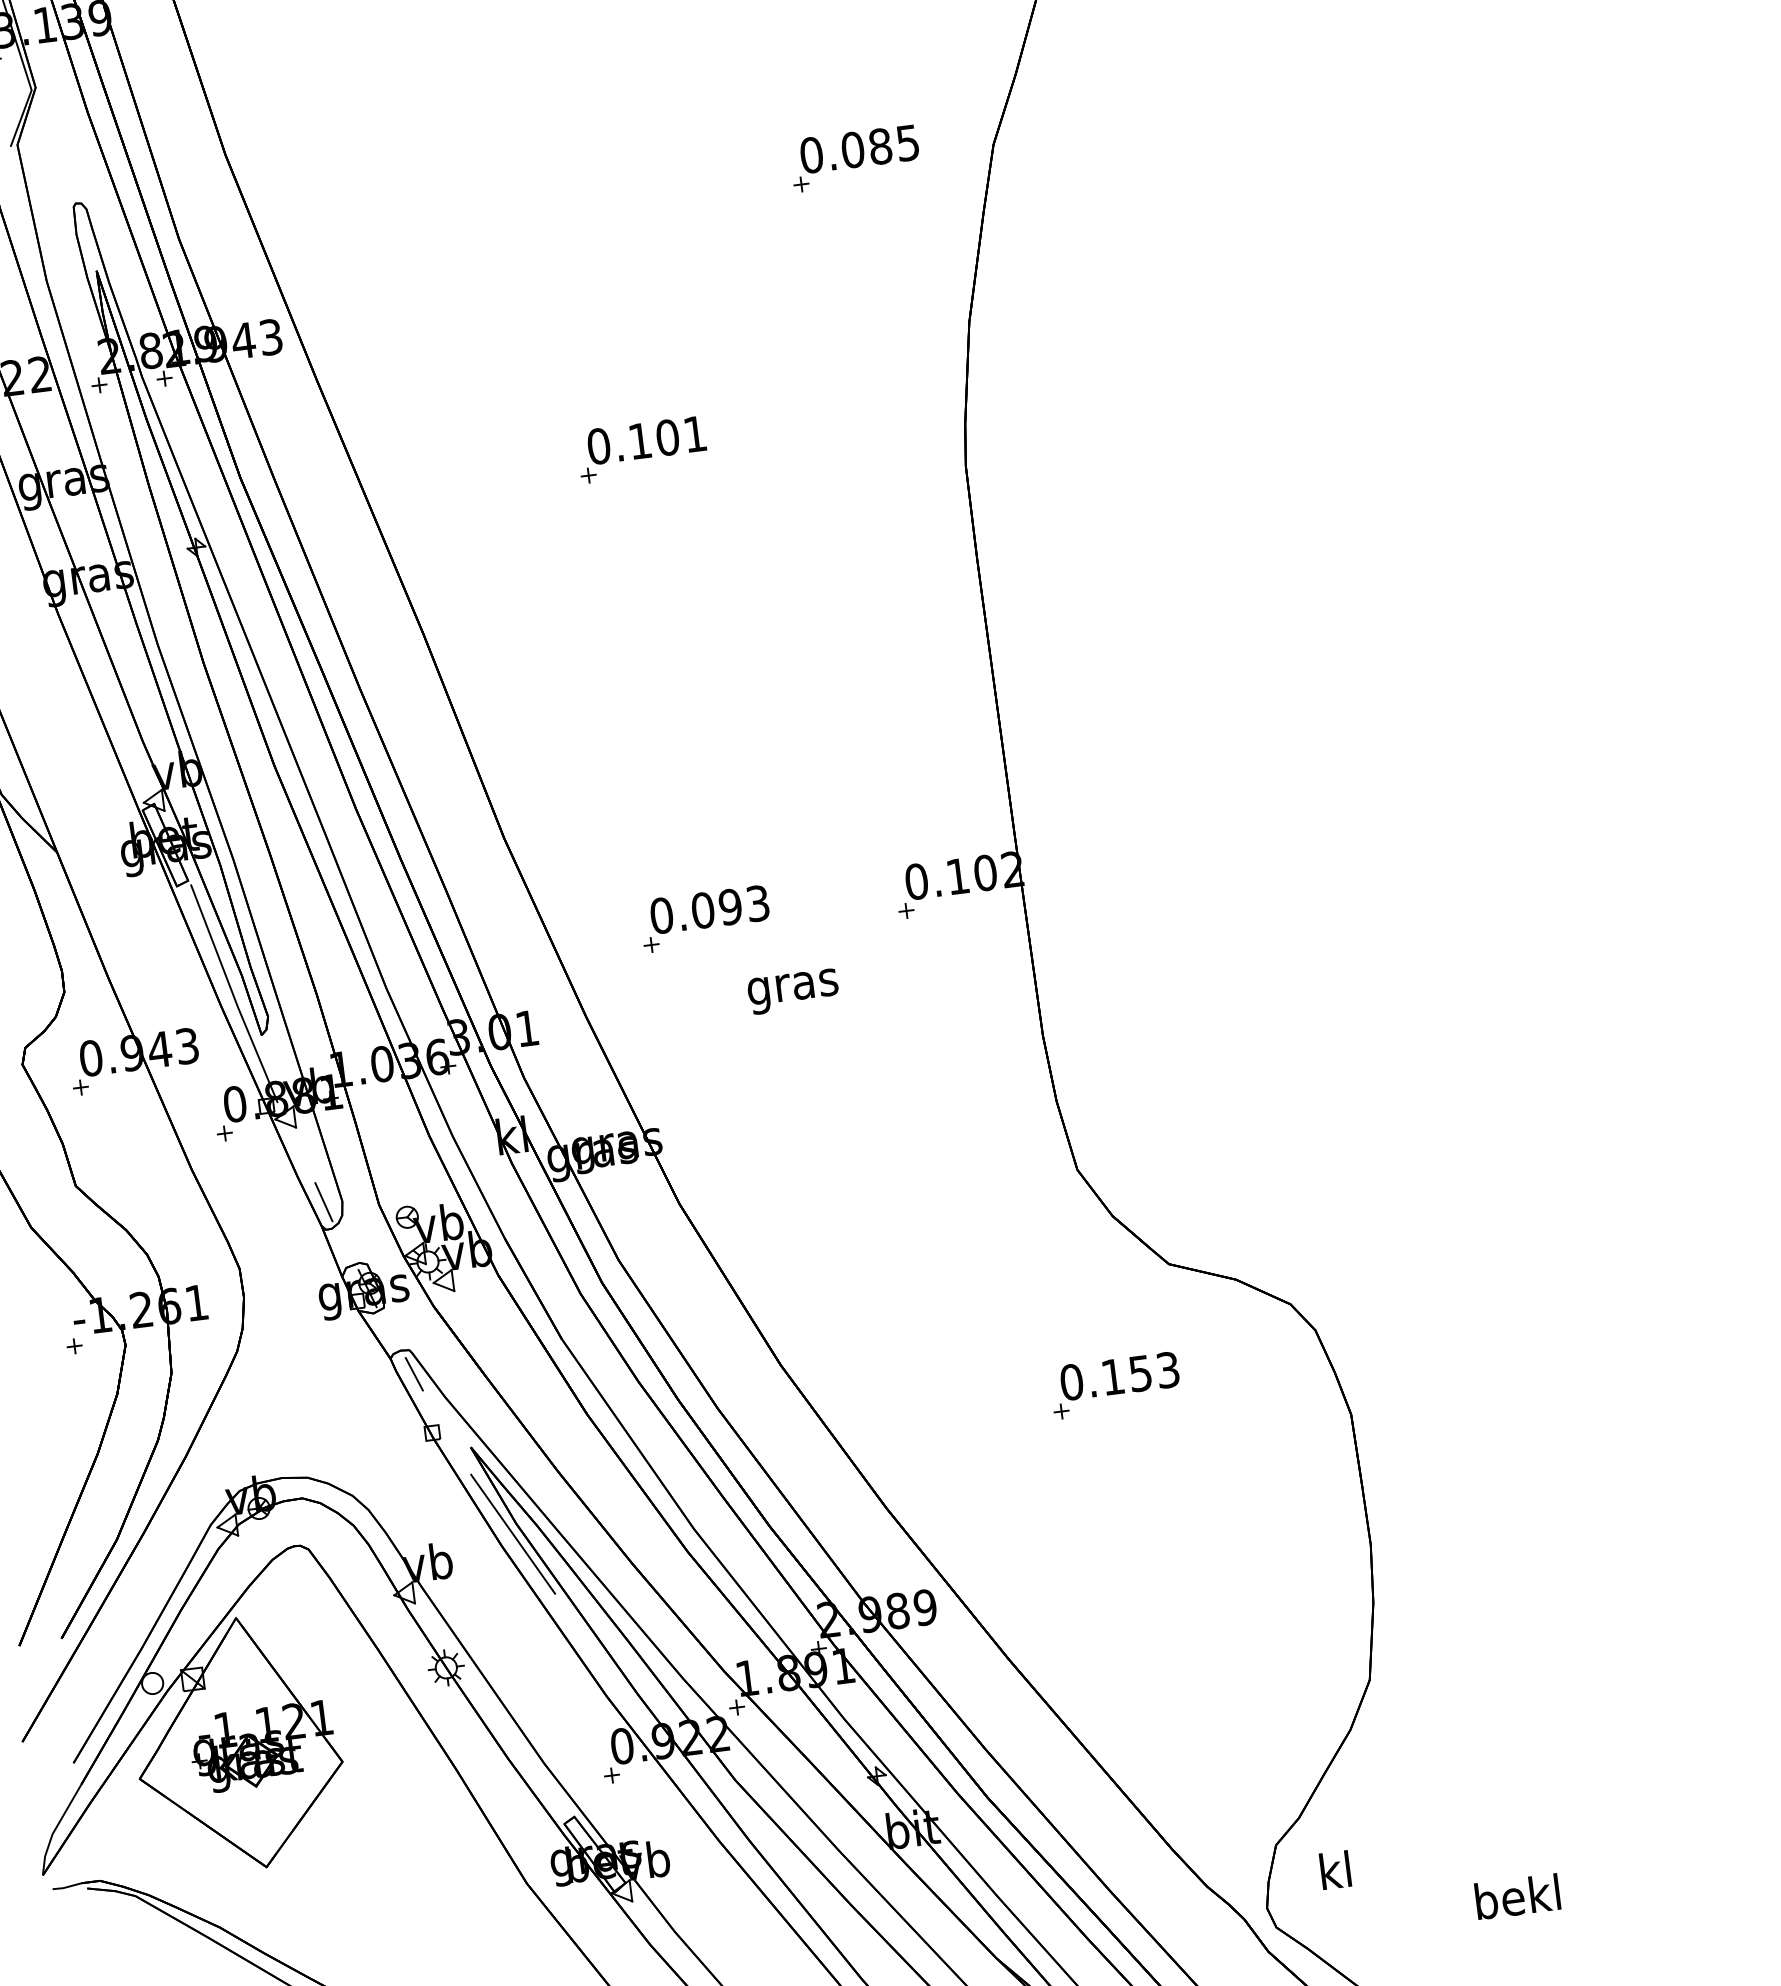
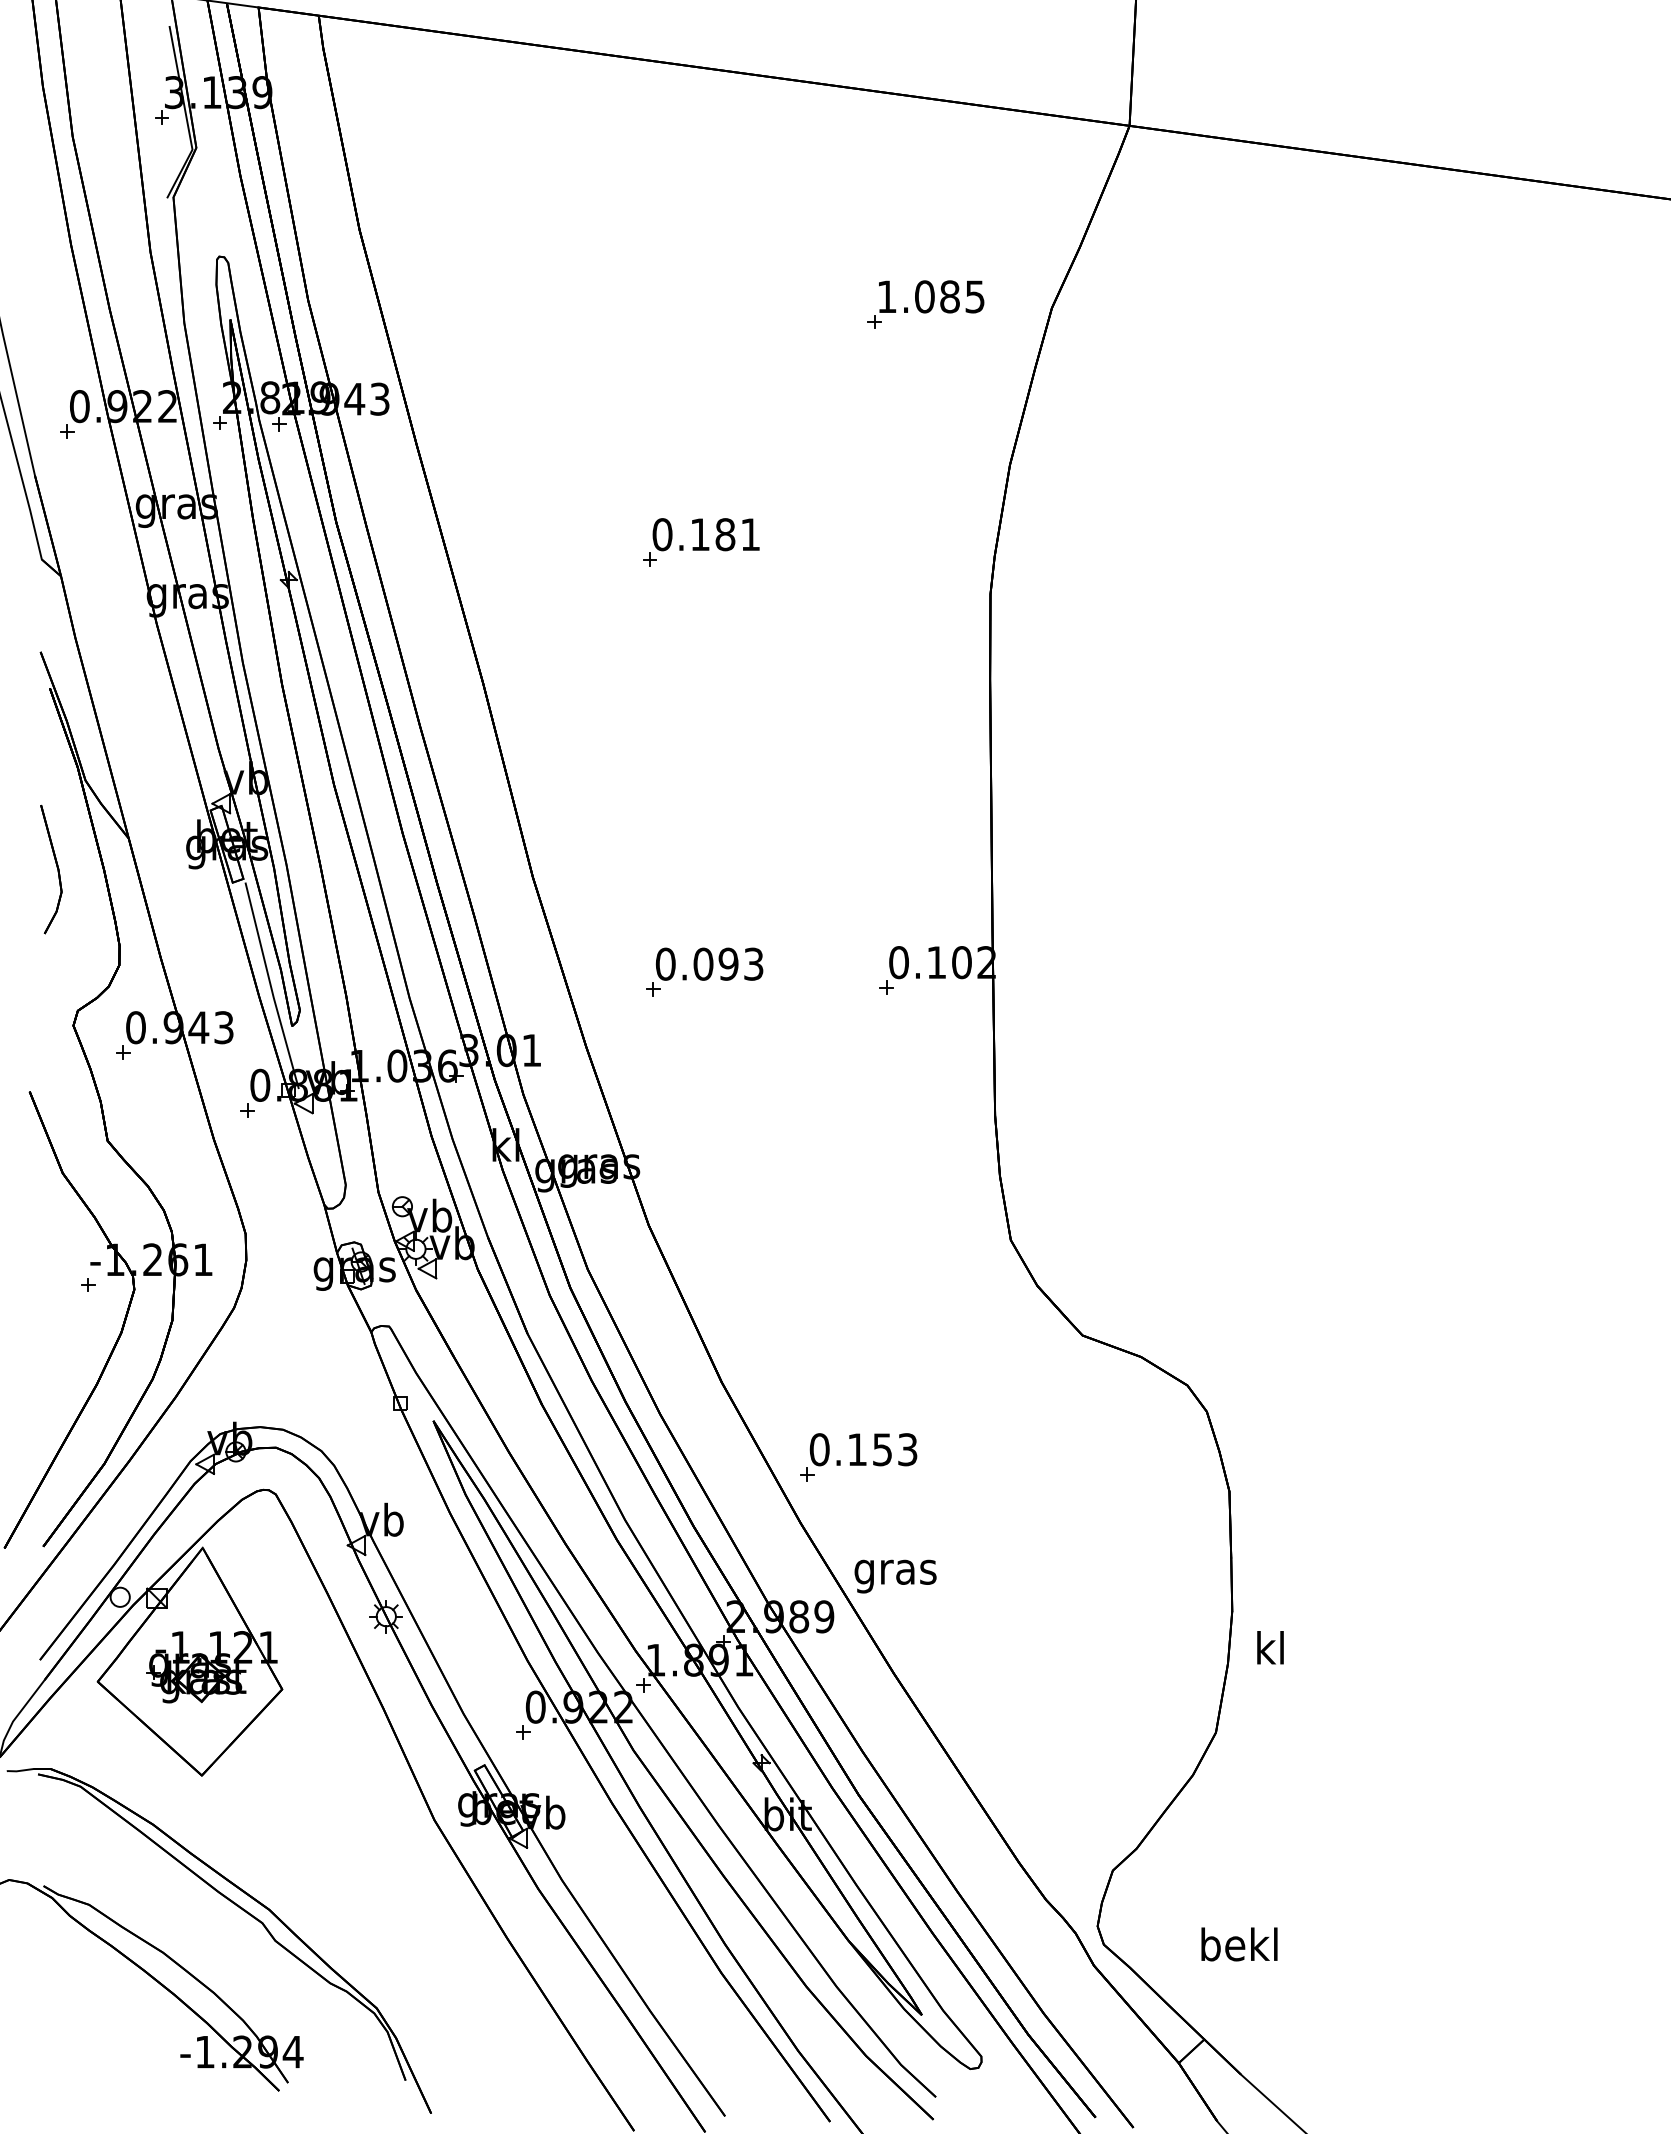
text: (812, 154) -> (887, 296), 0.085 -> 1.085
text: (667, 437) -> (725, 534), 0.101 -> 0.181
text: (793, 991) -> (895, 1576), moved
line: (323, 1202) -> (328, 1183), removed
line: (413, 1374) -> (390, 1348), removed
part: (1115, 1385) -> (858, 1457), moved
line: (512, 1533) -> (461, 1503), removed
text: (1335, 1869) -> (1270, 1647), moved
text: (1517, 1896) -> (1239, 1944), moved

